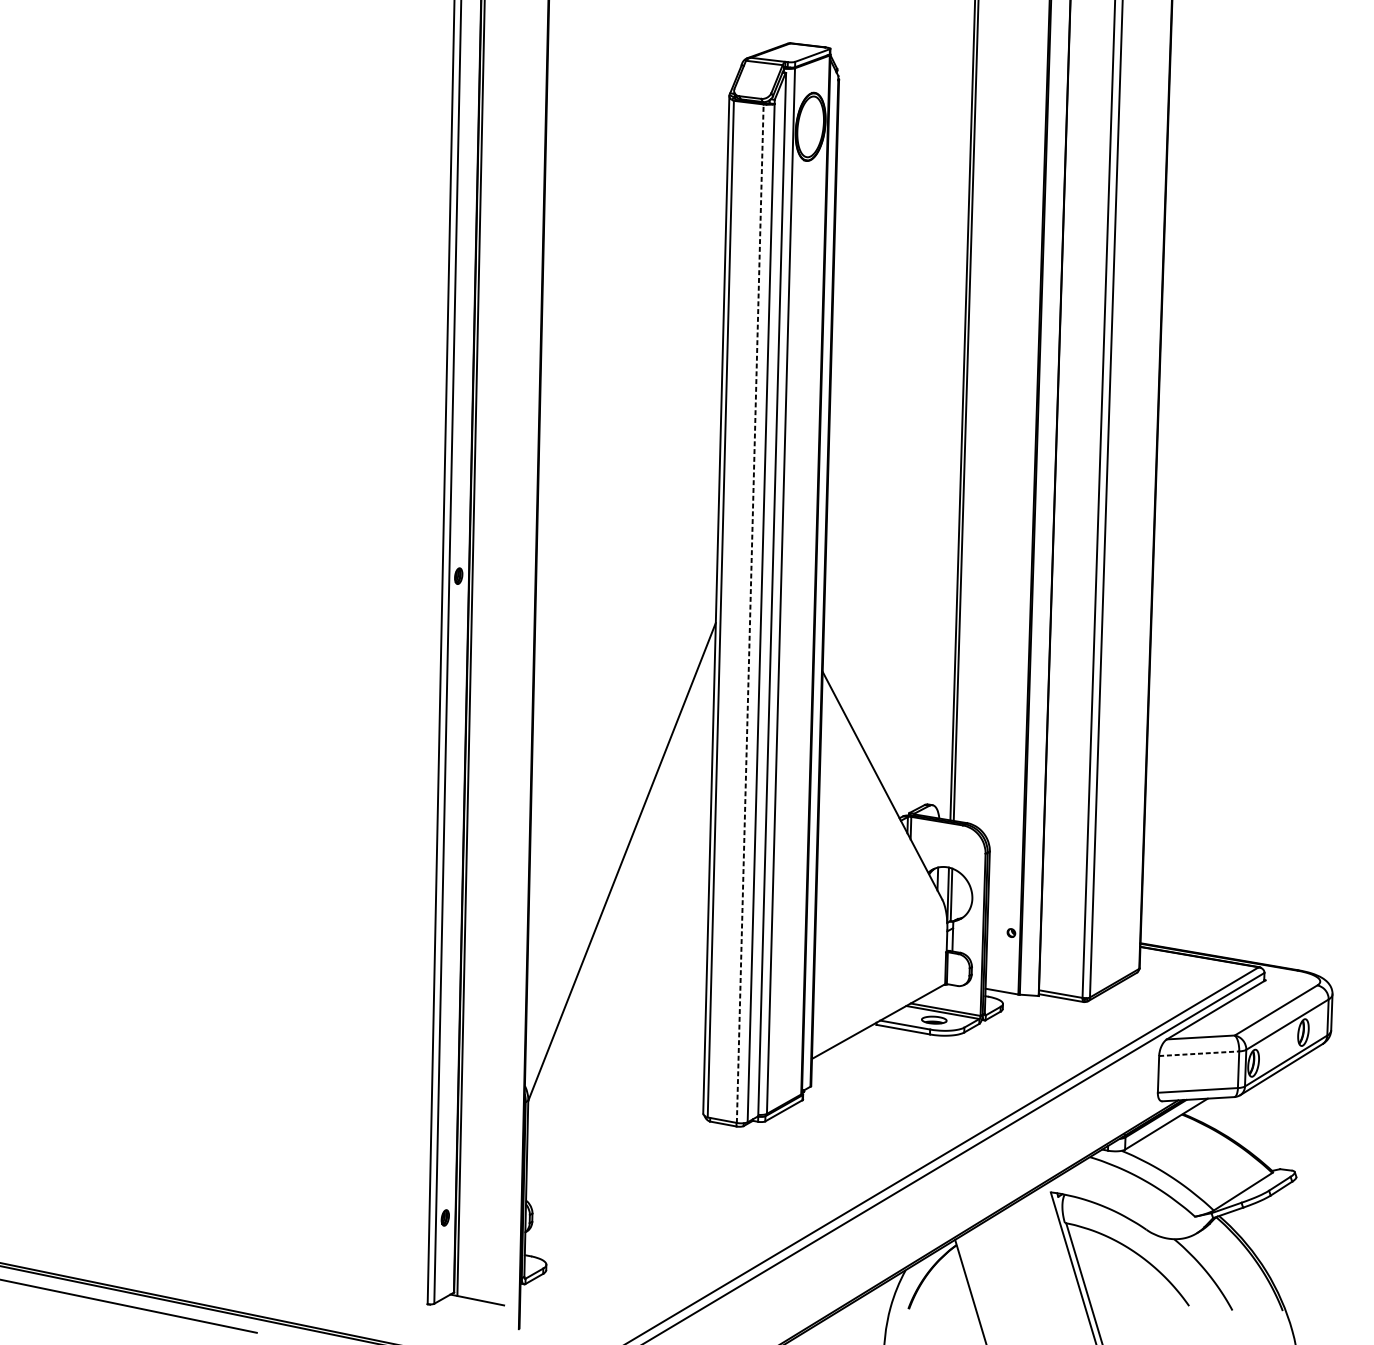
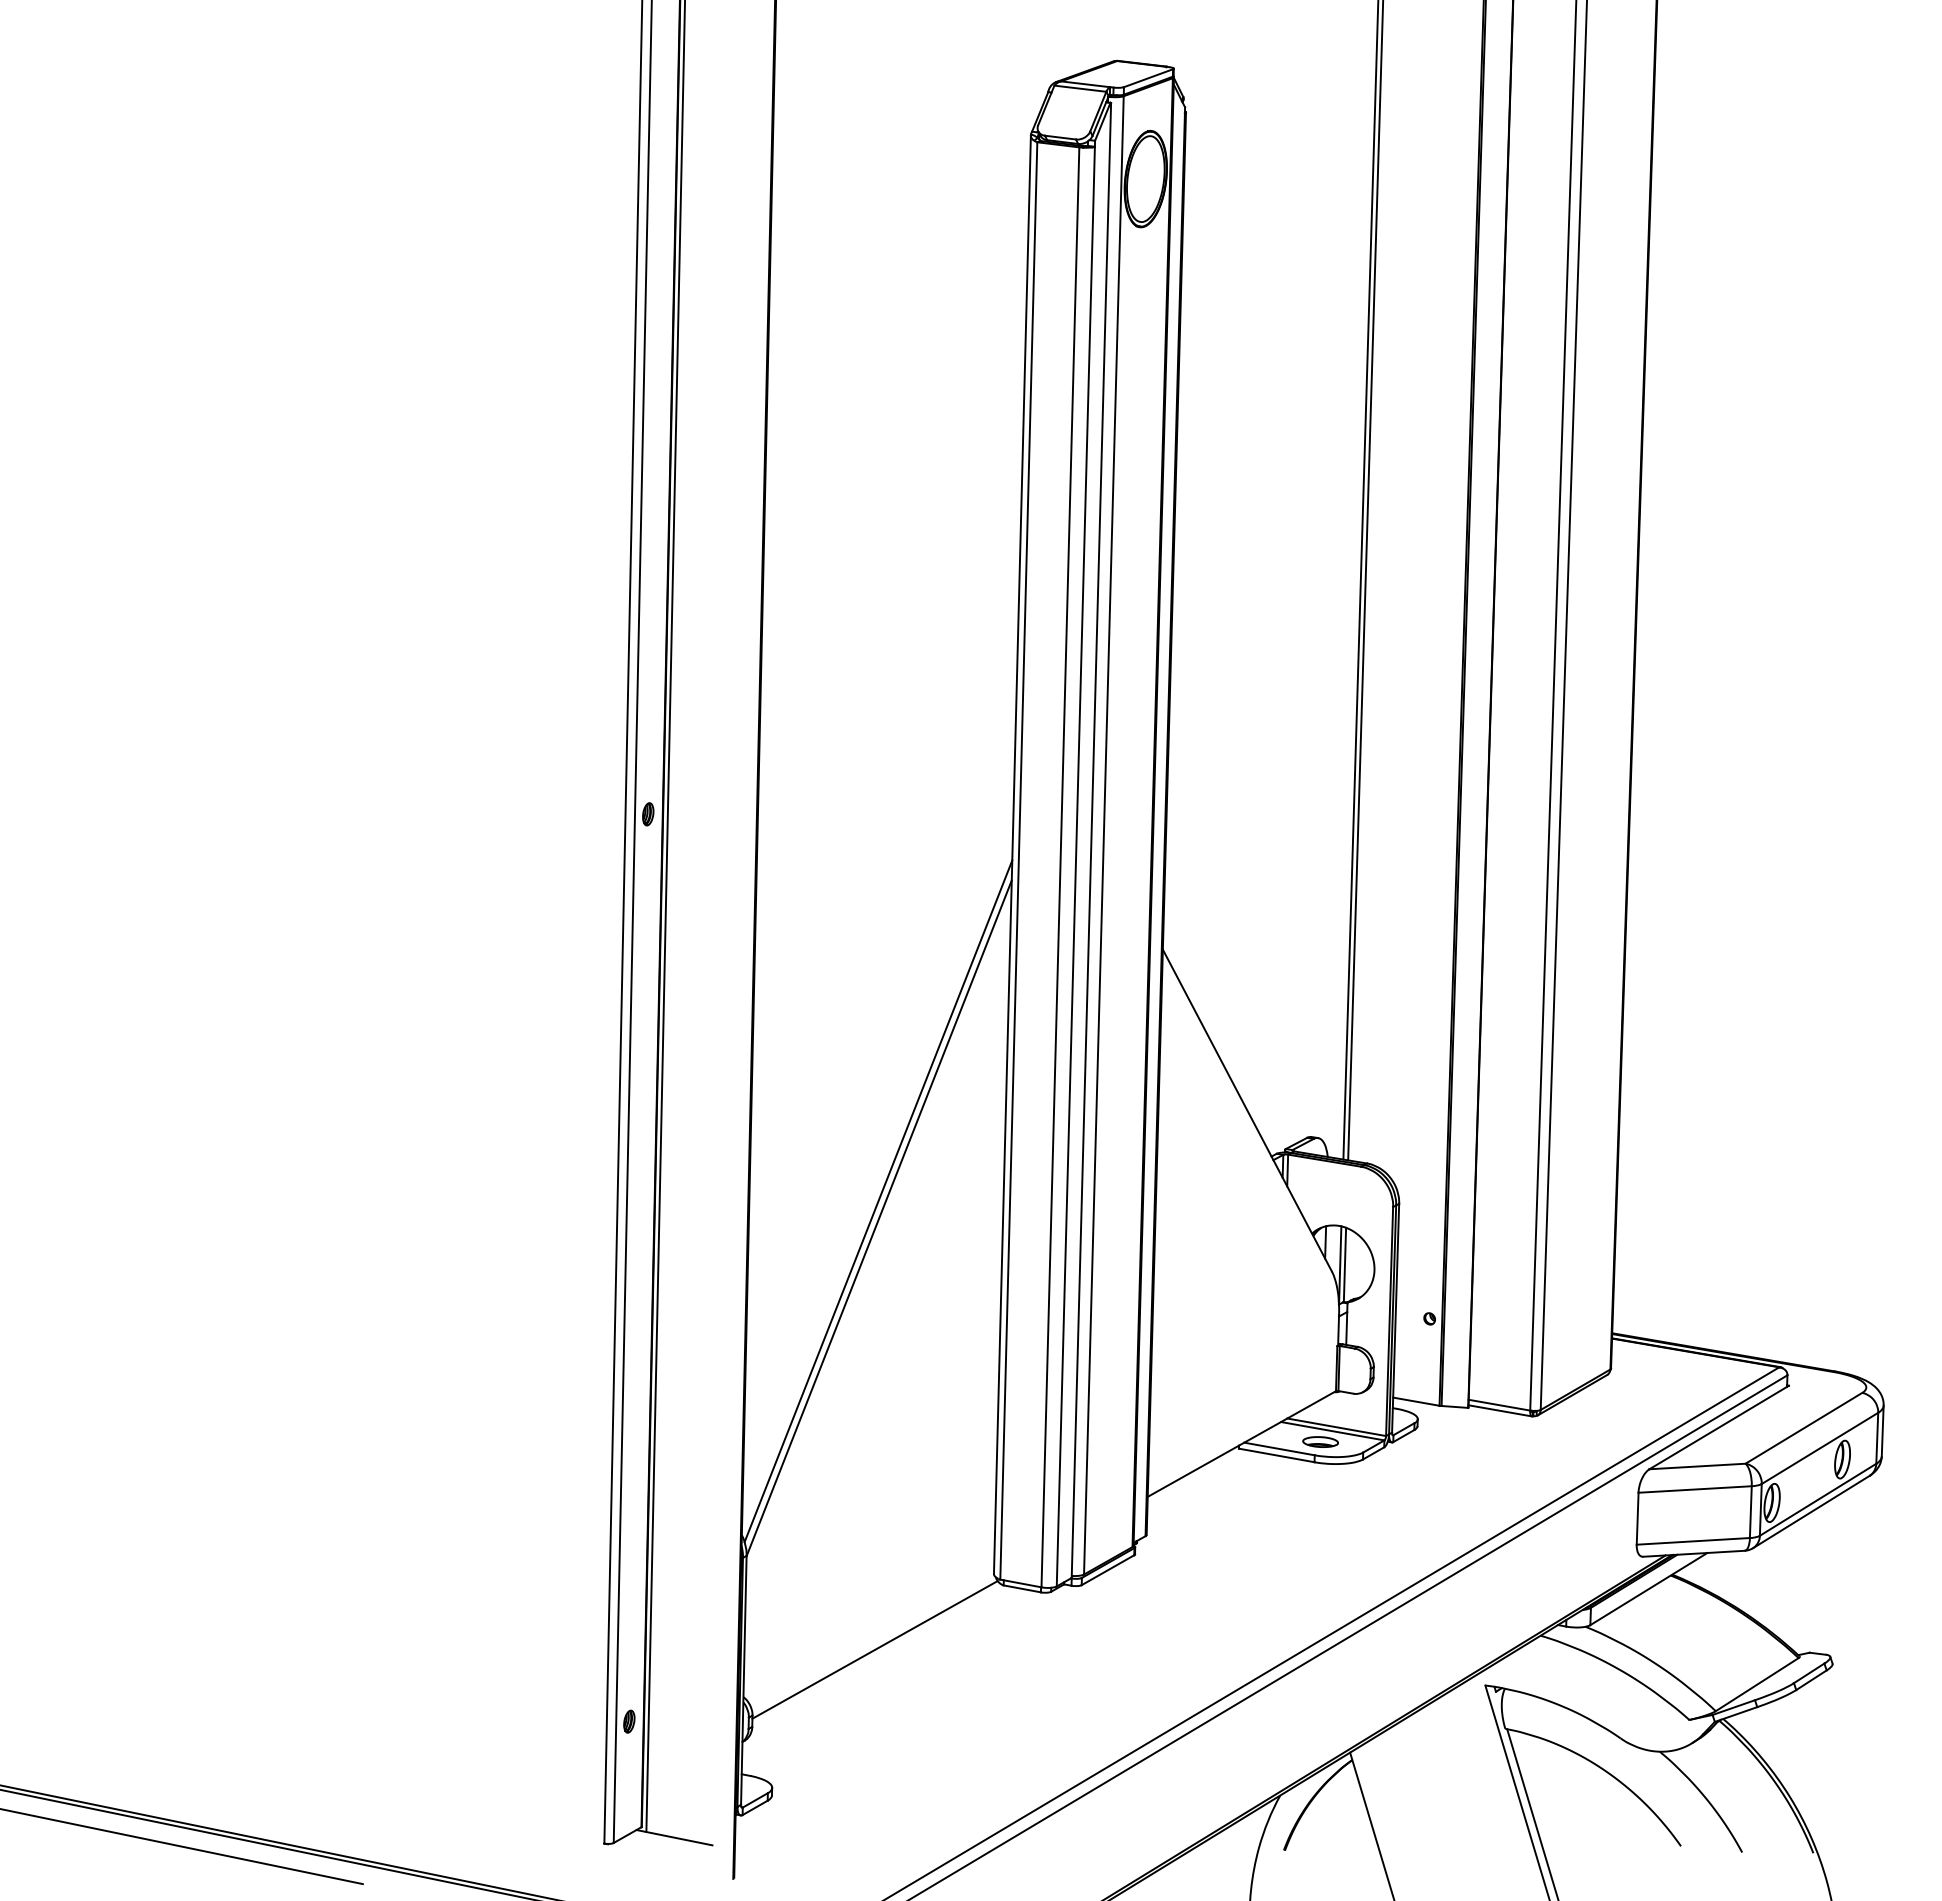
line: (750, 613) -> (1060, 866), dashed -> solid
line: (621, 850) -> (878, 1201), added
line: (1199, 1053) -> (1695, 1489), dashed -> solid
line: (618, 1166) -> (874, 1649), added

